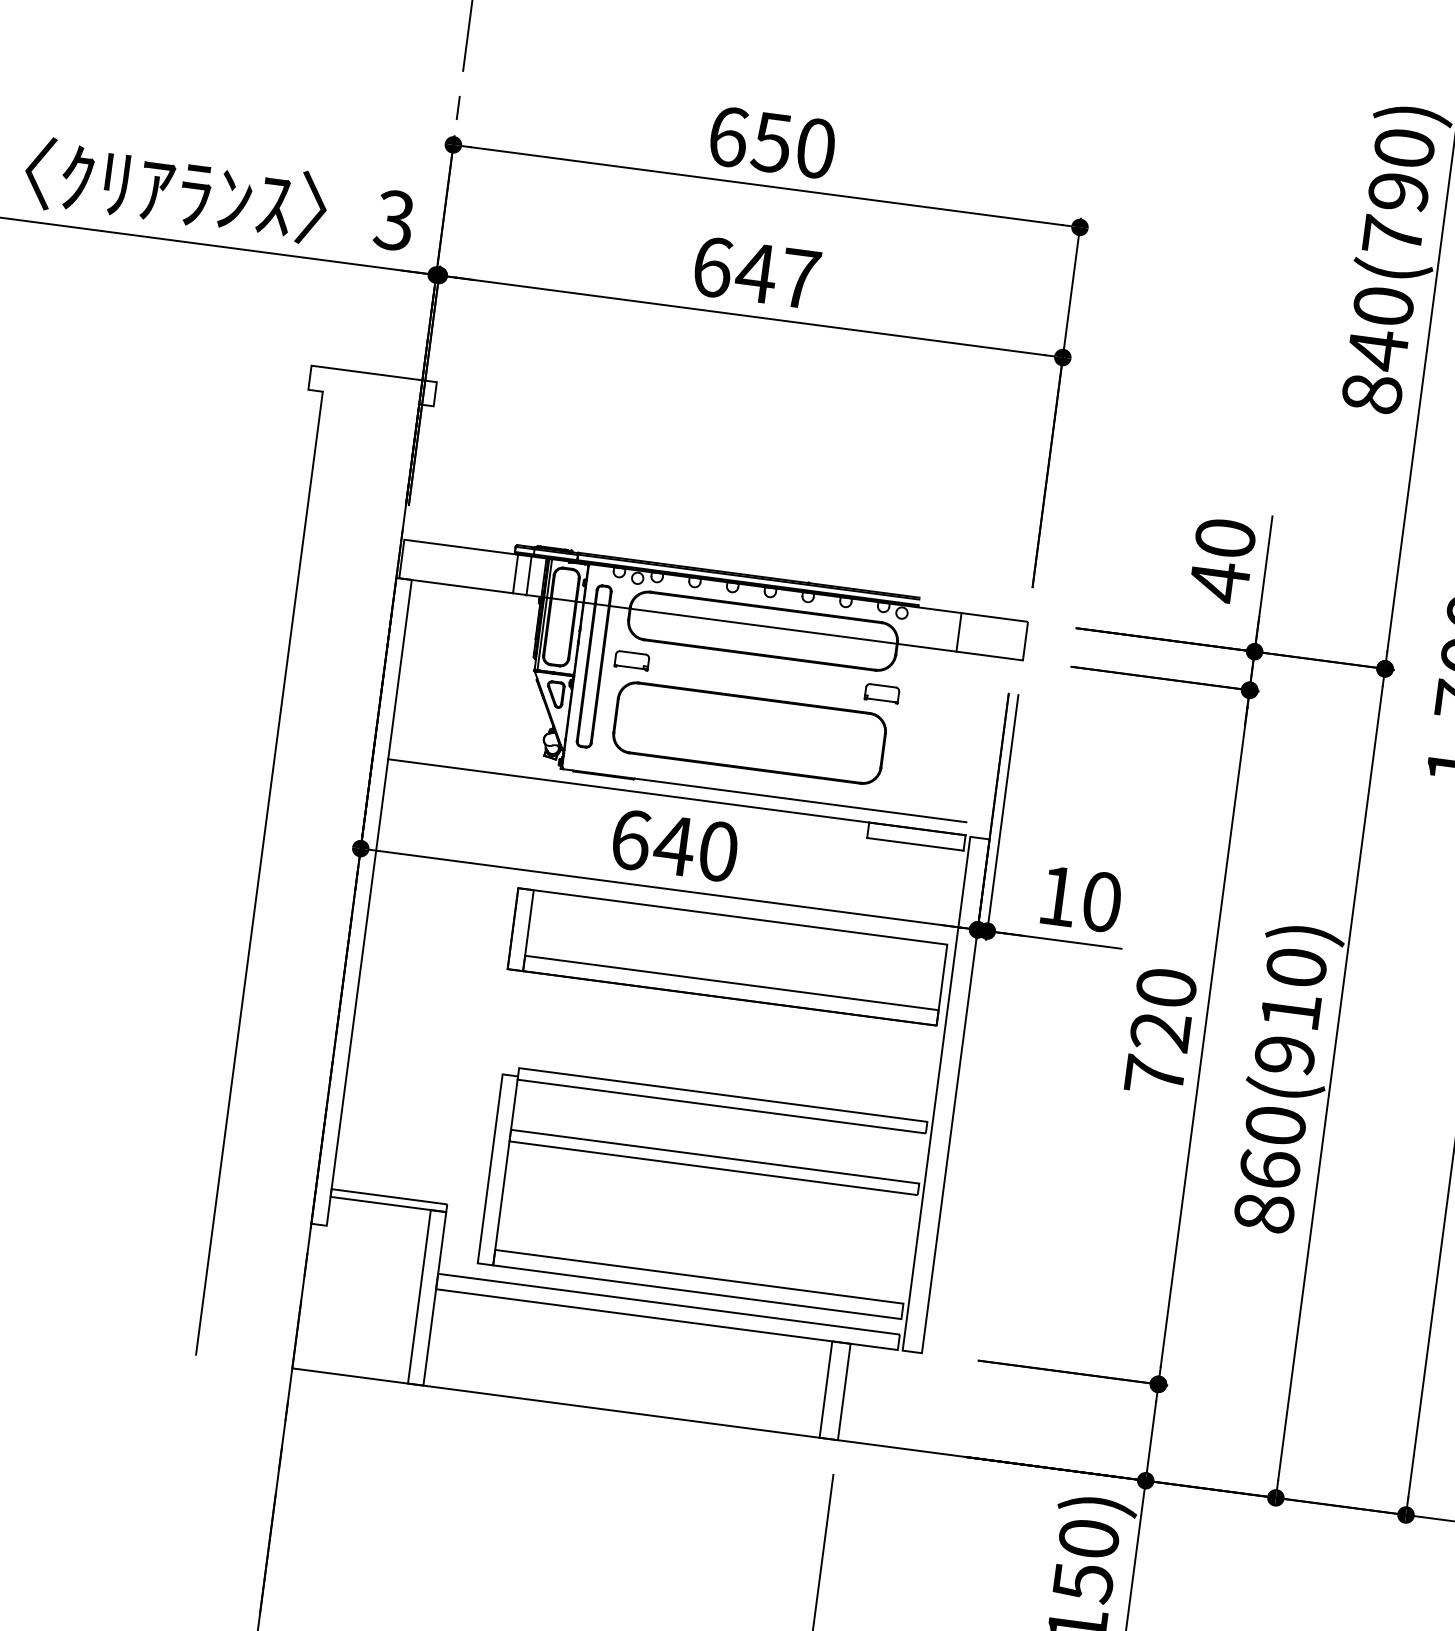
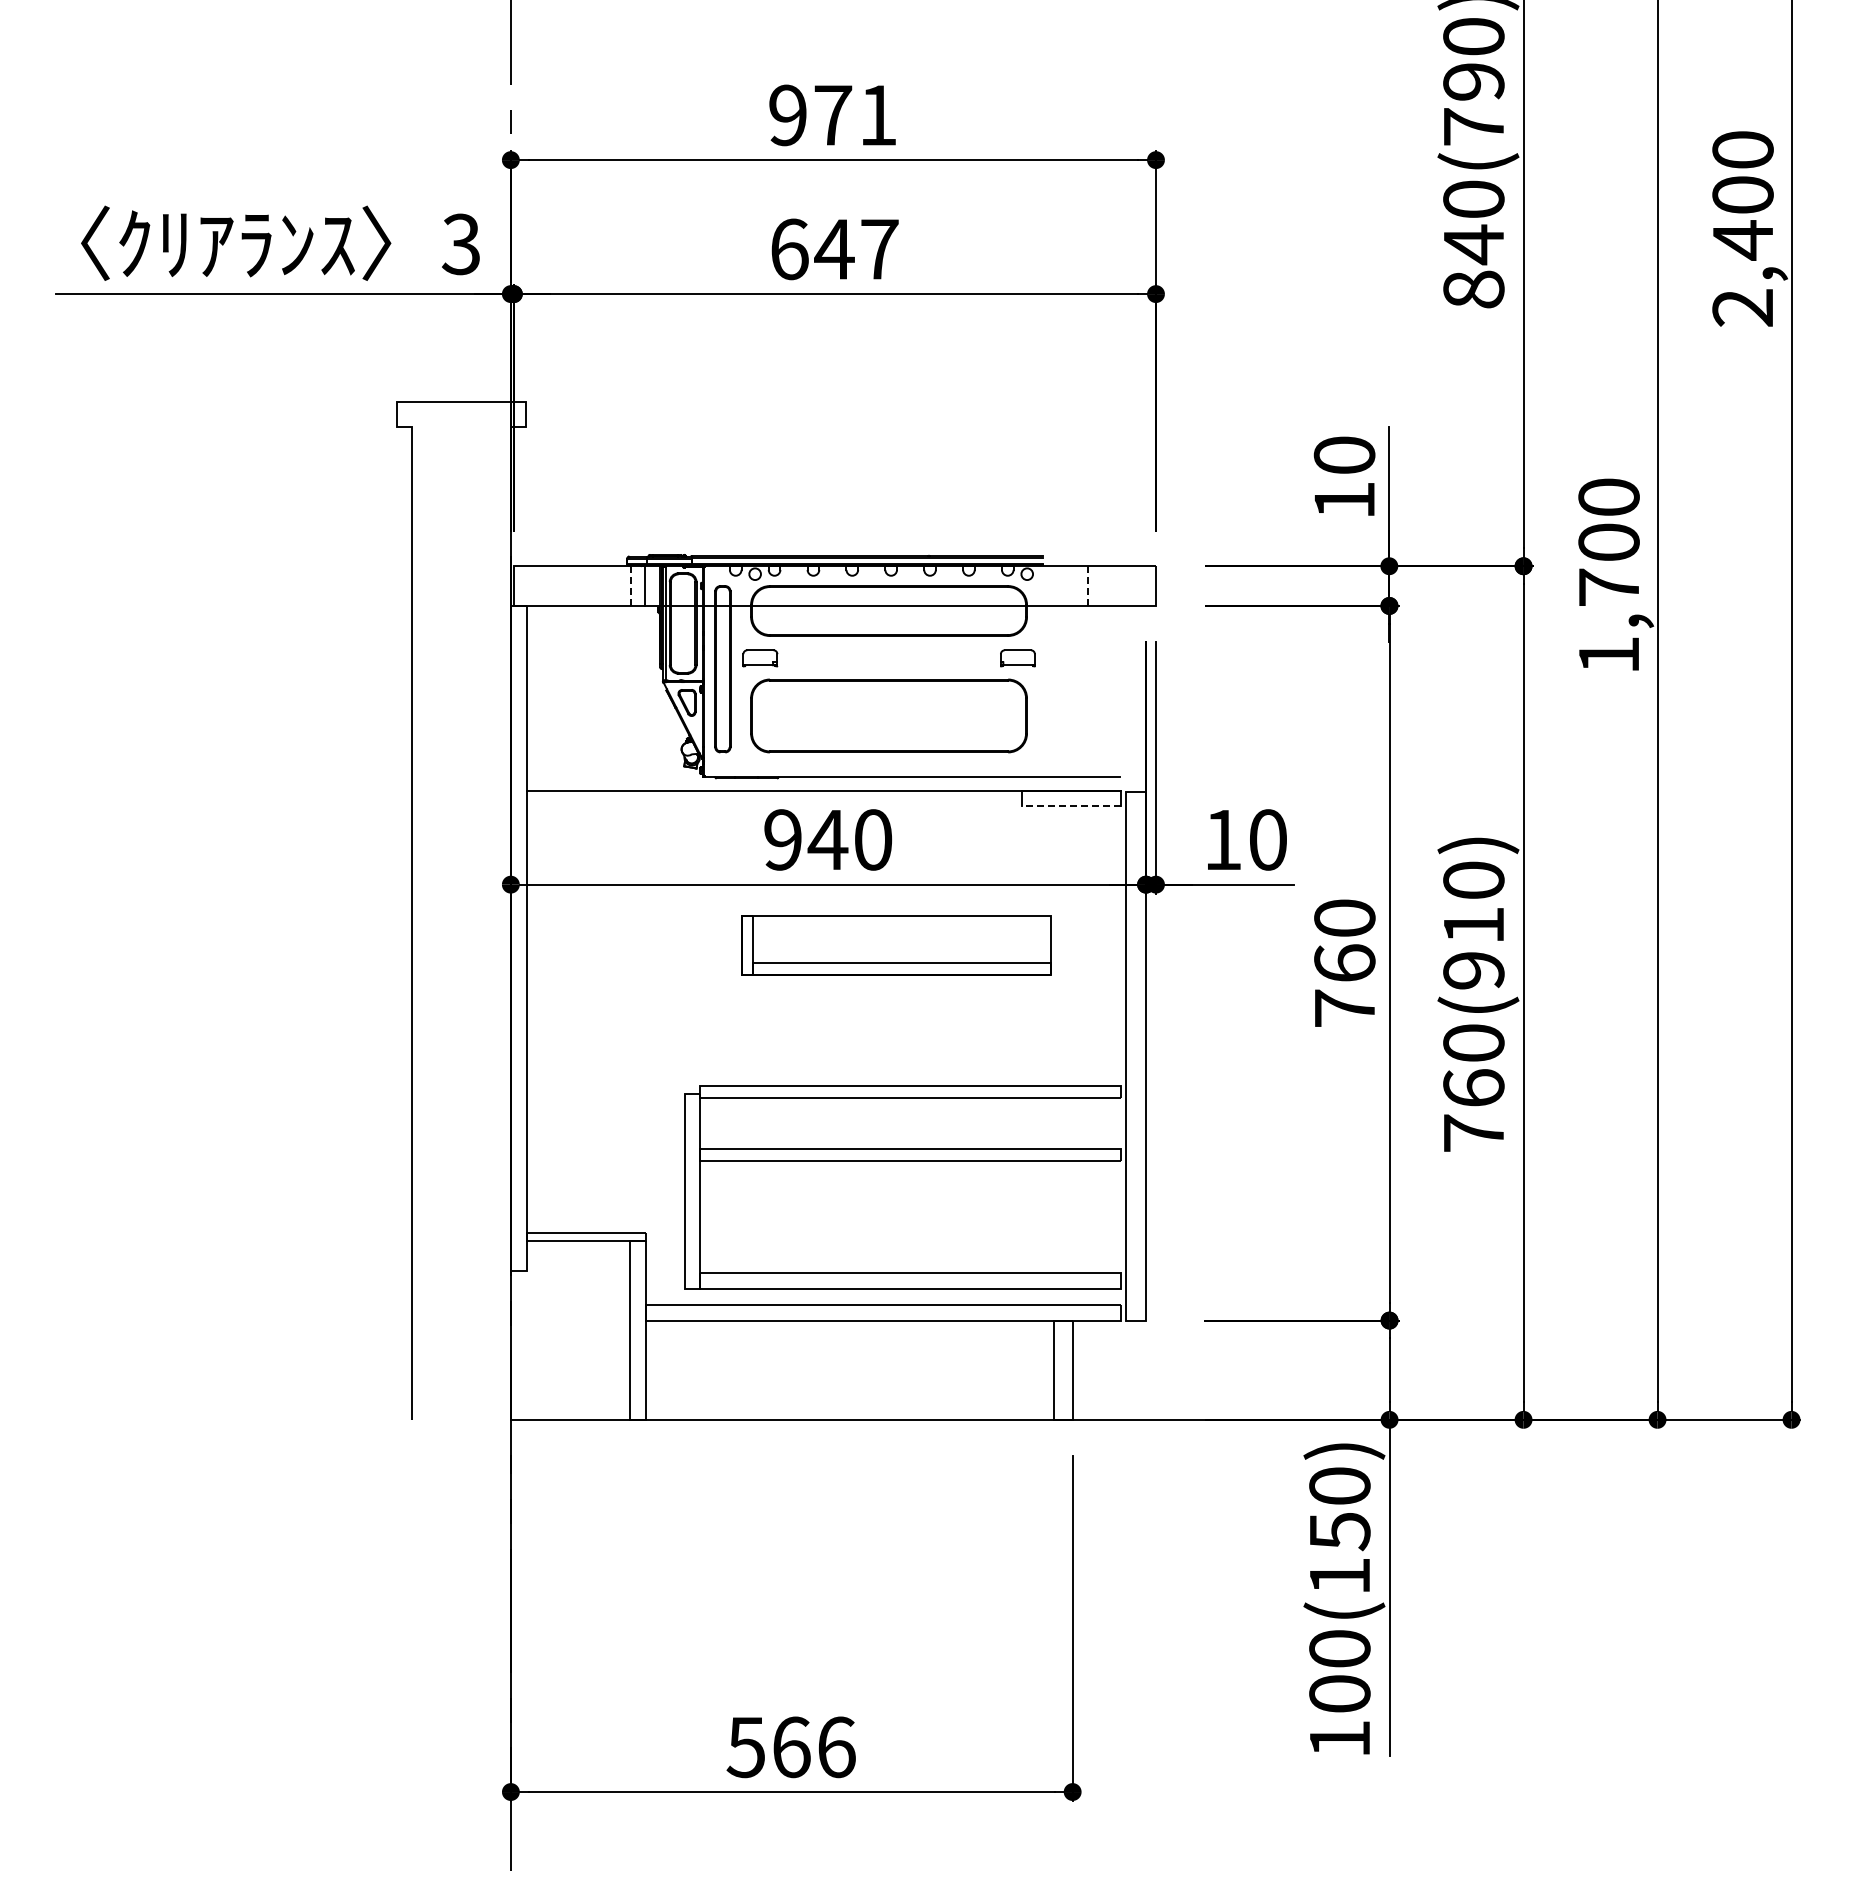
text: (771, 142) -> (832, 115), 650 -> 971
line: (515, 574) -> (630, 586), solid -> dashed
text: (1219, 582) -> (1344, 500), 40 -> 10
line: (958, 632) -> (1087, 586), solid -> dashed
text: (631, 839) -> (783, 839), 640 -> 940
line: (915, 844) -> (1071, 806), solid -> dashed
part: (727, 957) -> (896, 945), size x0.7
text: (1160, 1031) -> (1344, 963), 720 -> 760
text: (1264, 1212) -> (1473, 1132), 860(910) -> 760(910)

